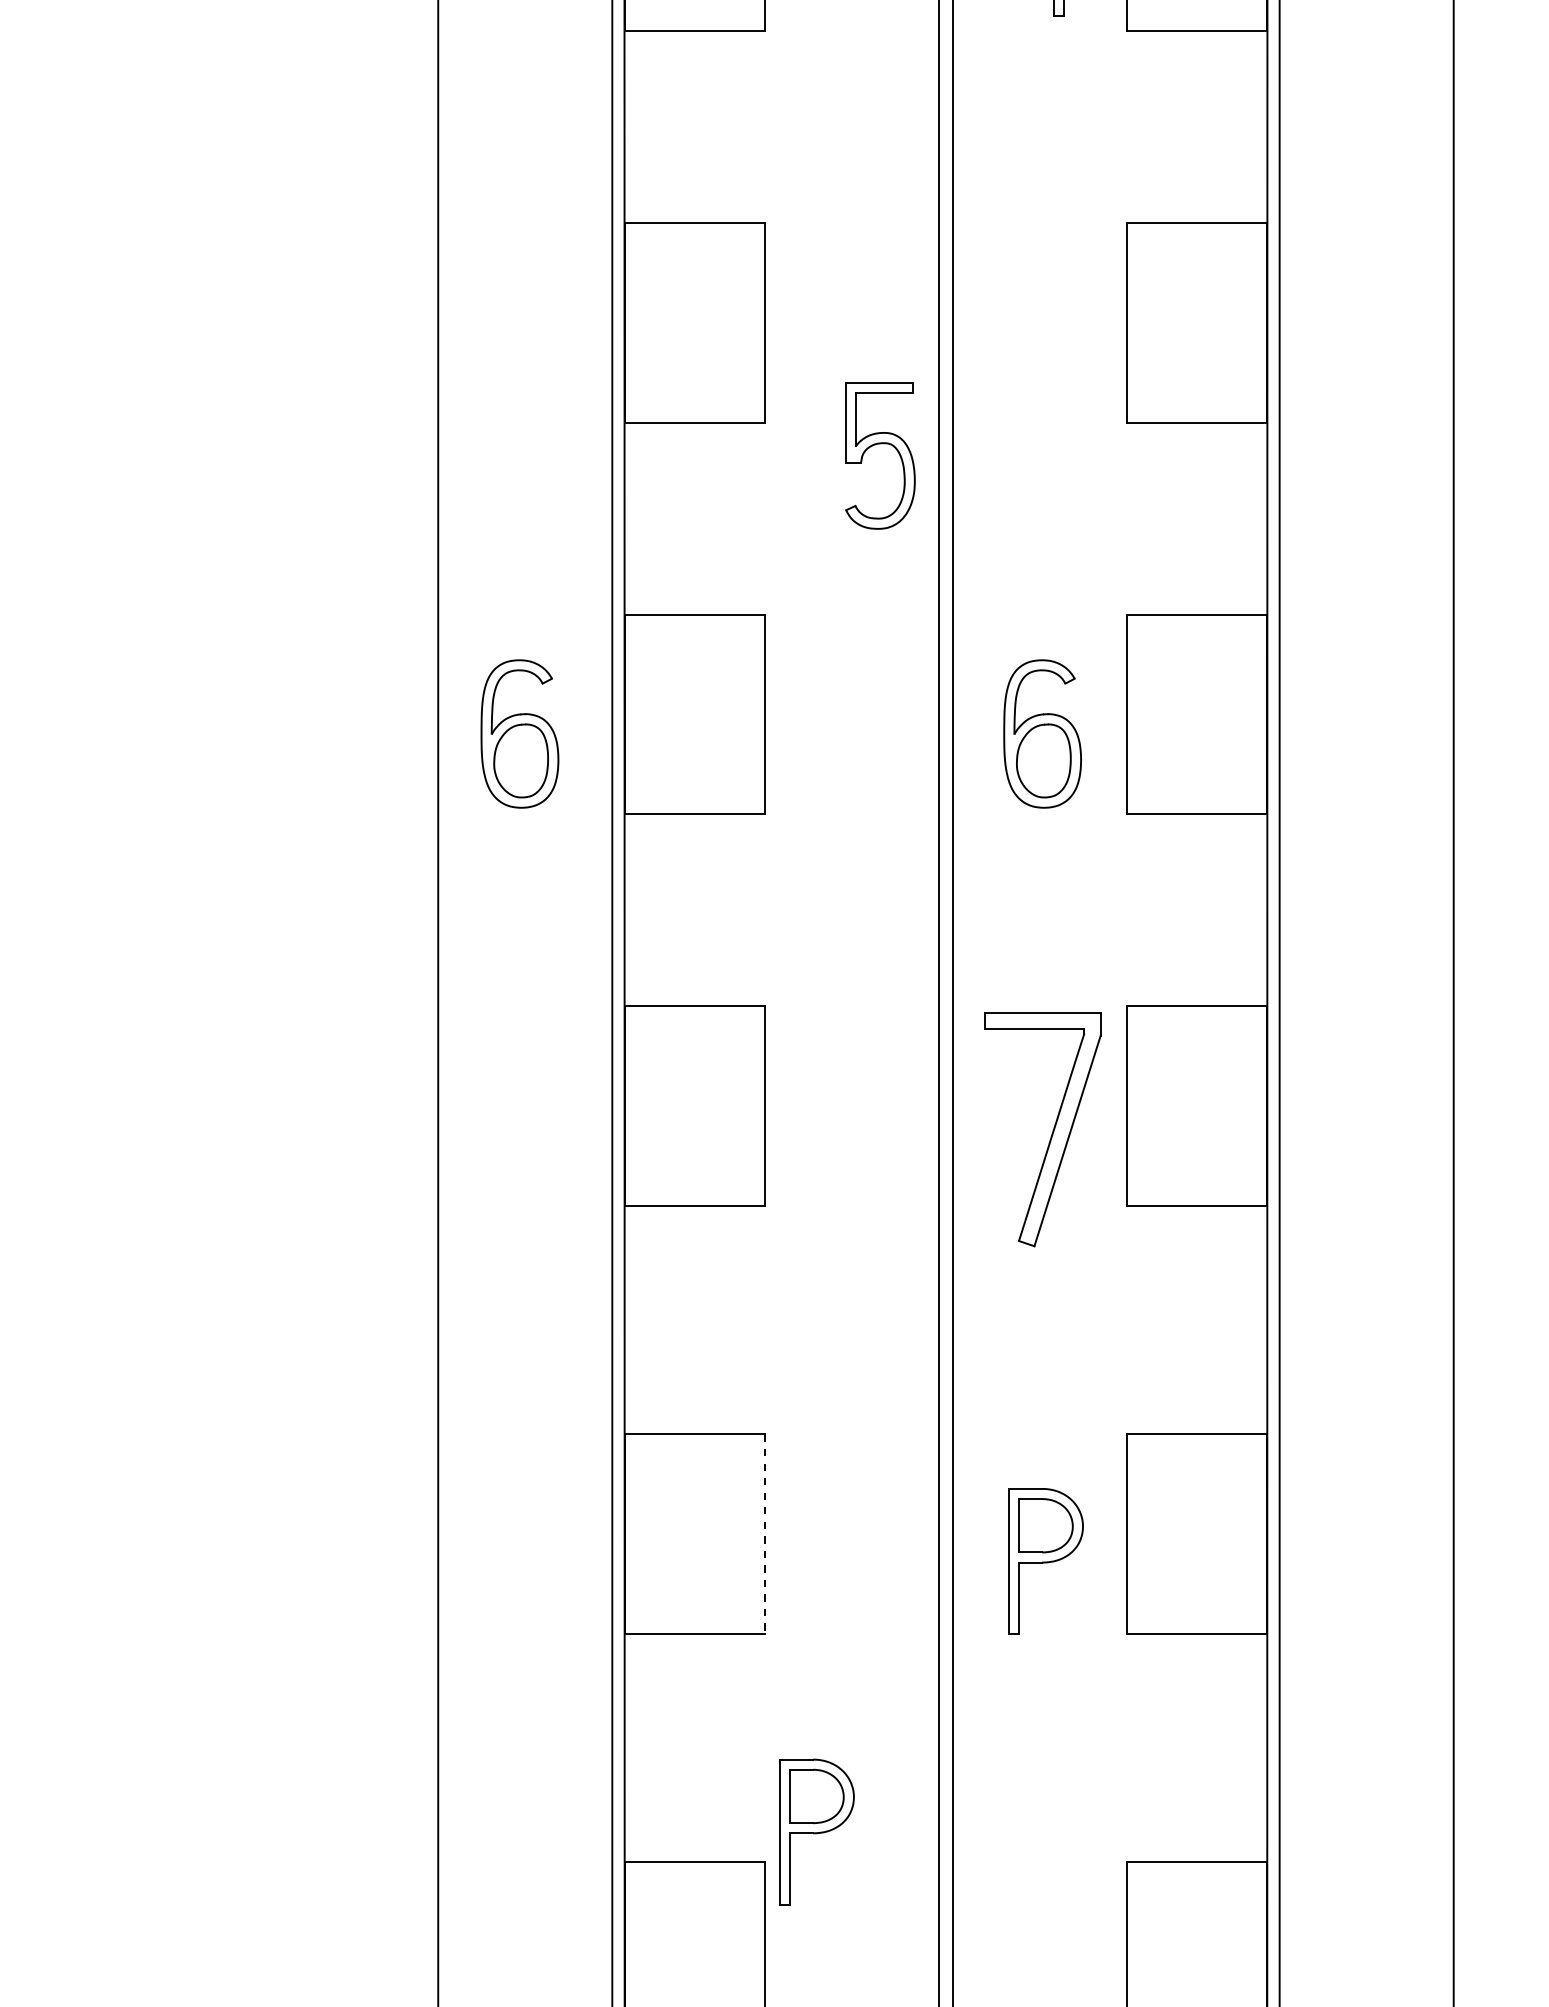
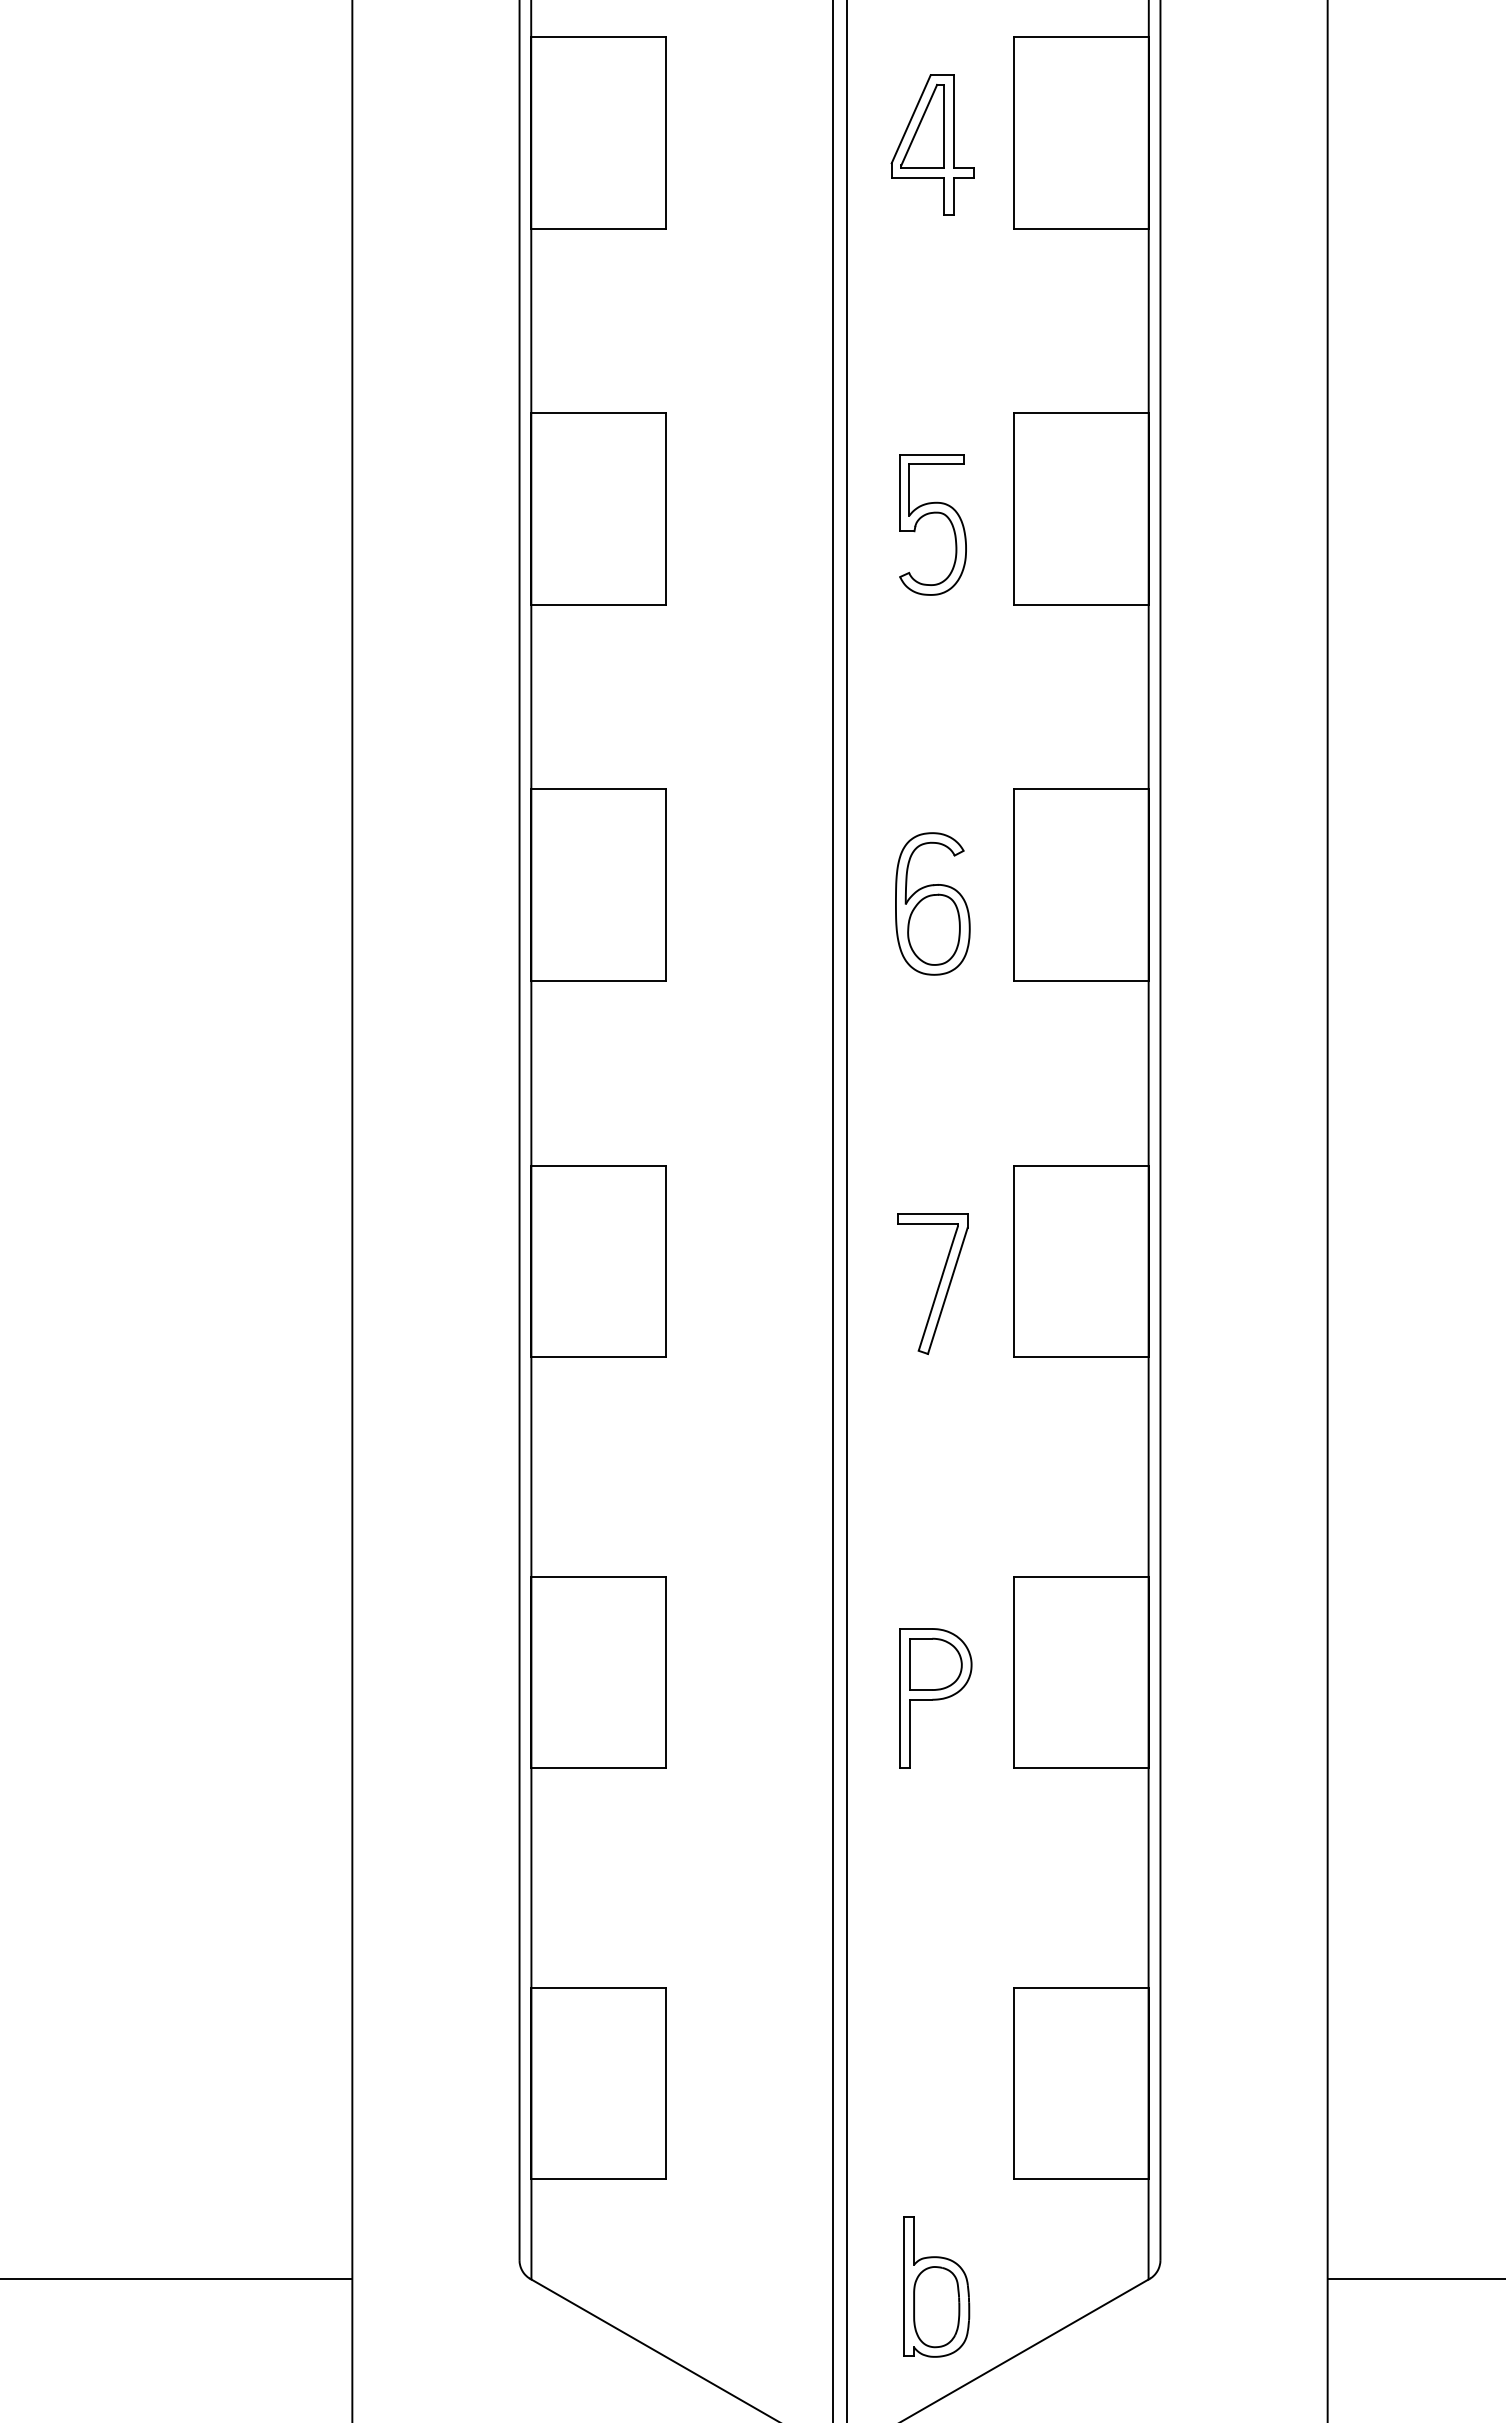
part: (877, 445) -> (930, 514), moved
part: (519, 733) -> (430, 903), removed
part: (1042, 1129) -> (932, 1283), size x0.62
line: (764, 1534) -> (665, 1672), dashed -> solid
part: (816, 1831) -> (715, 1958), removed

